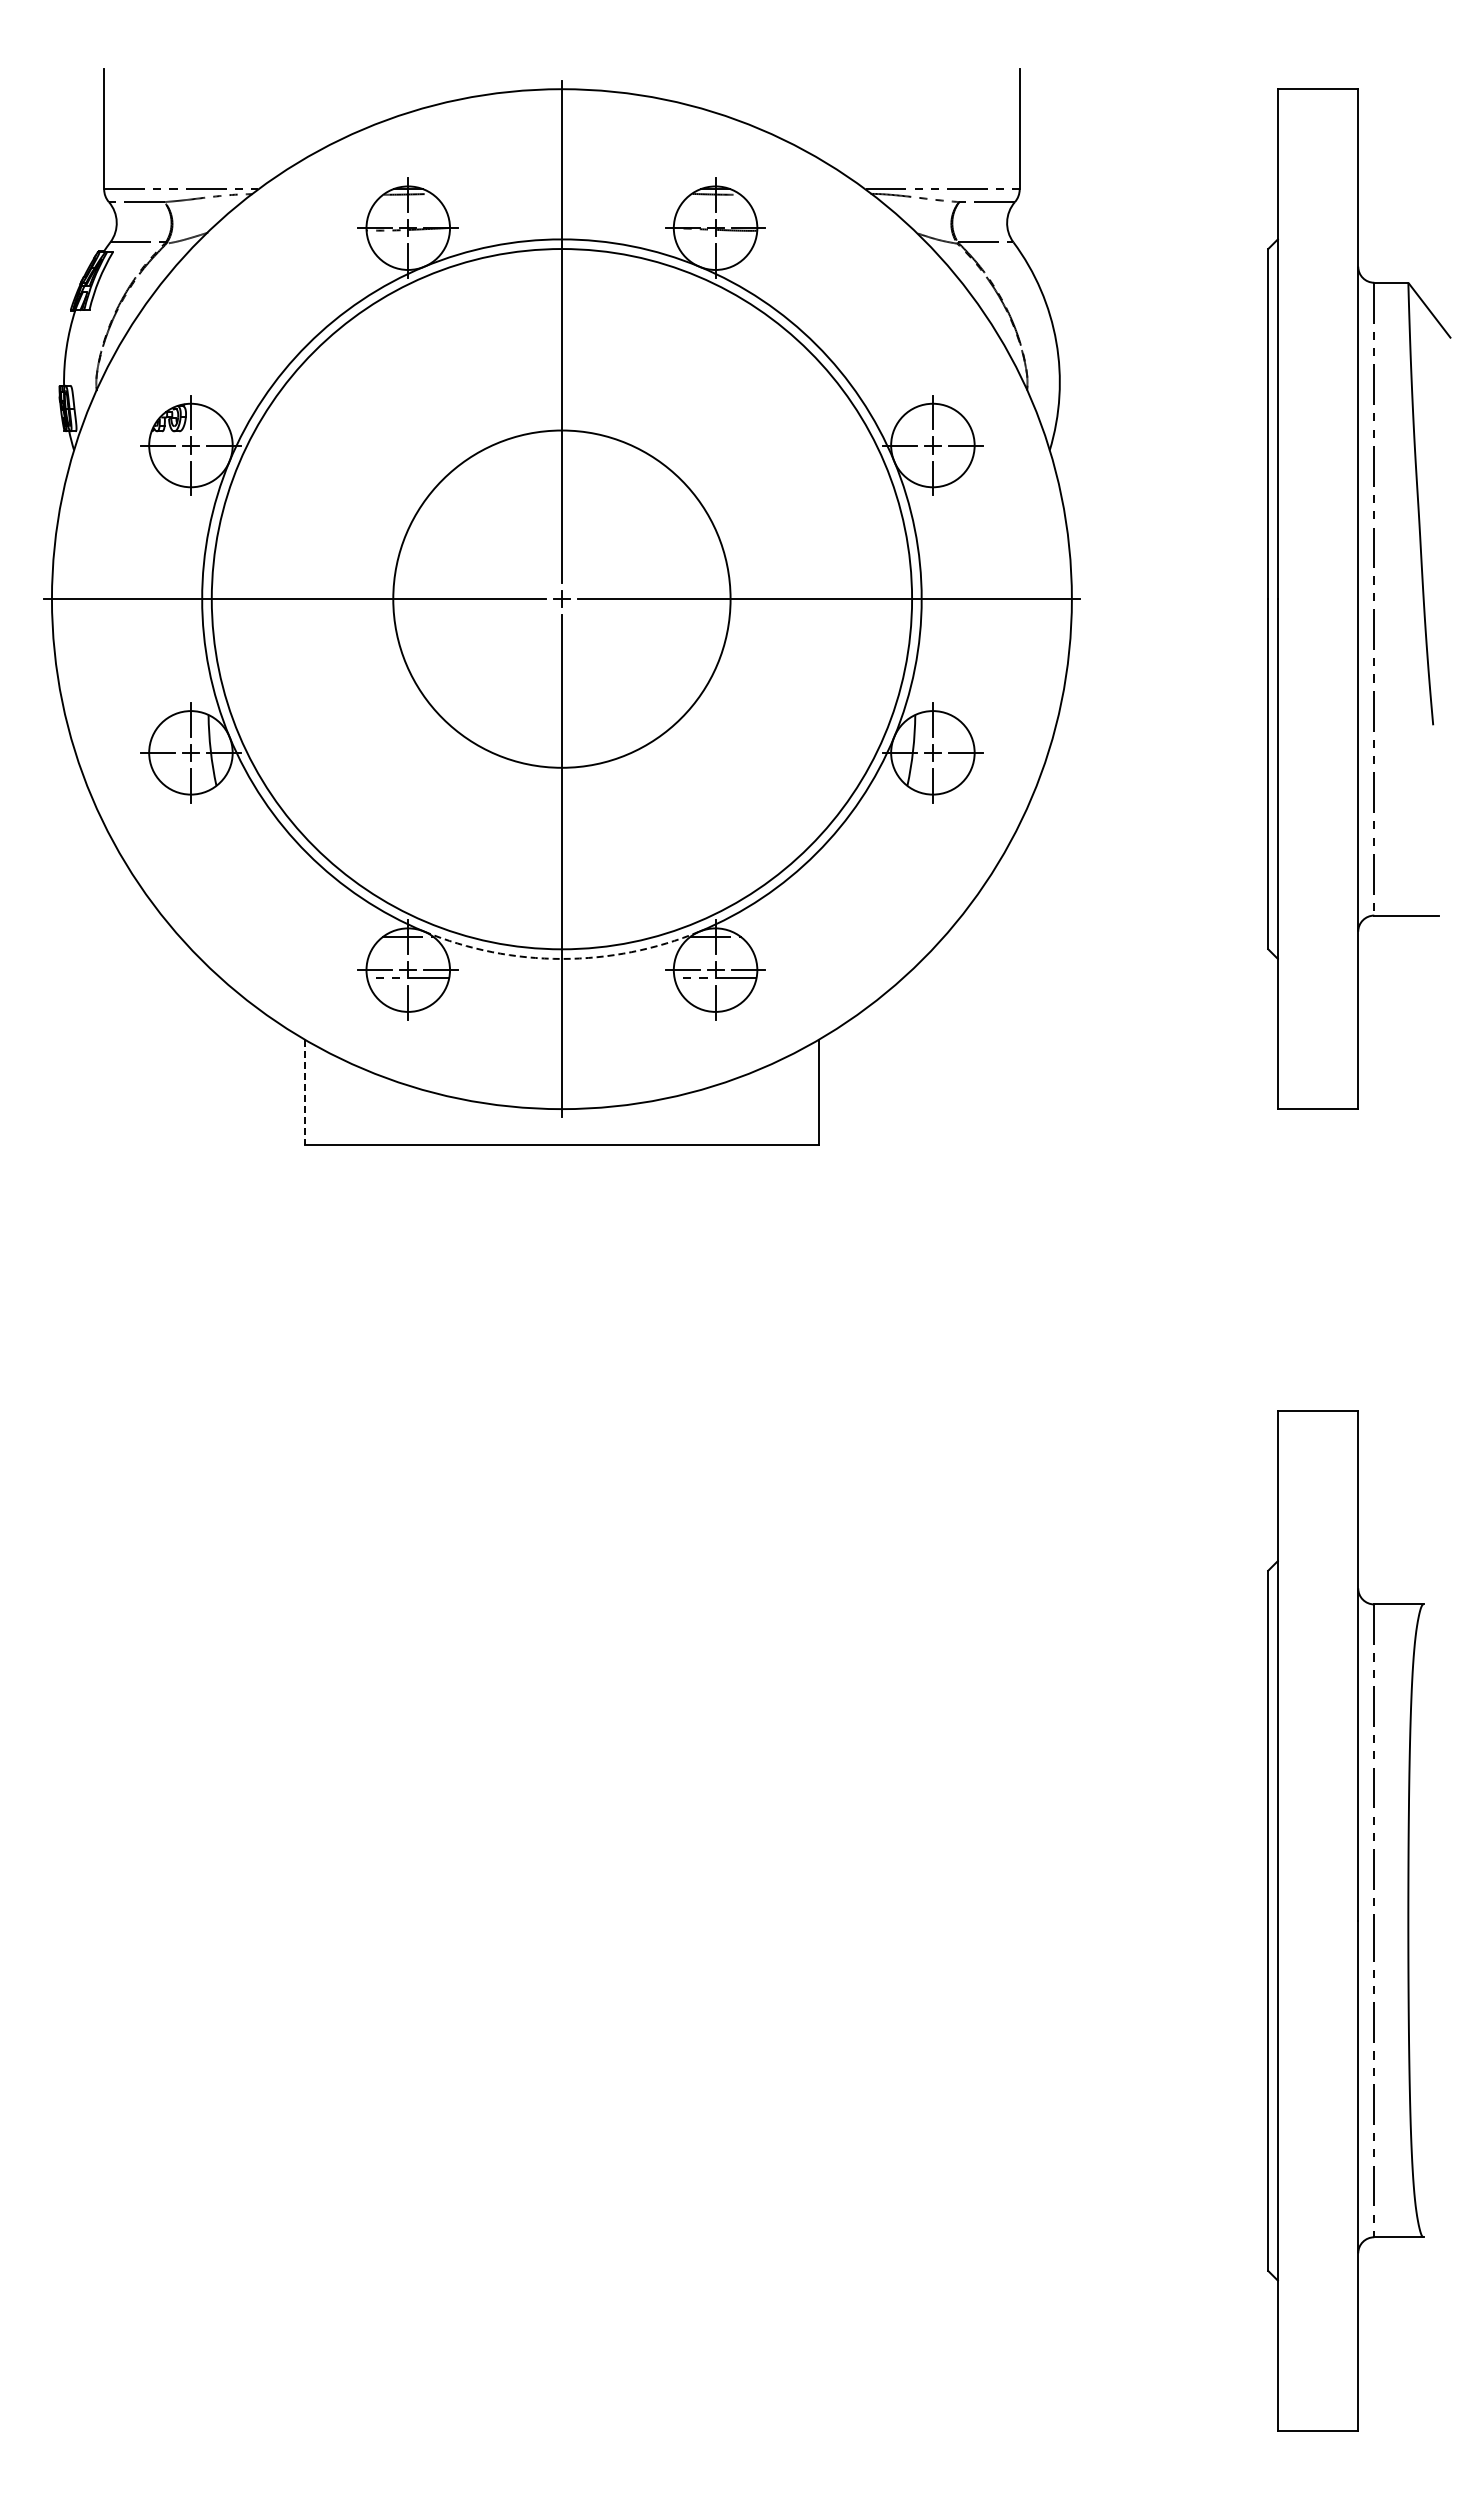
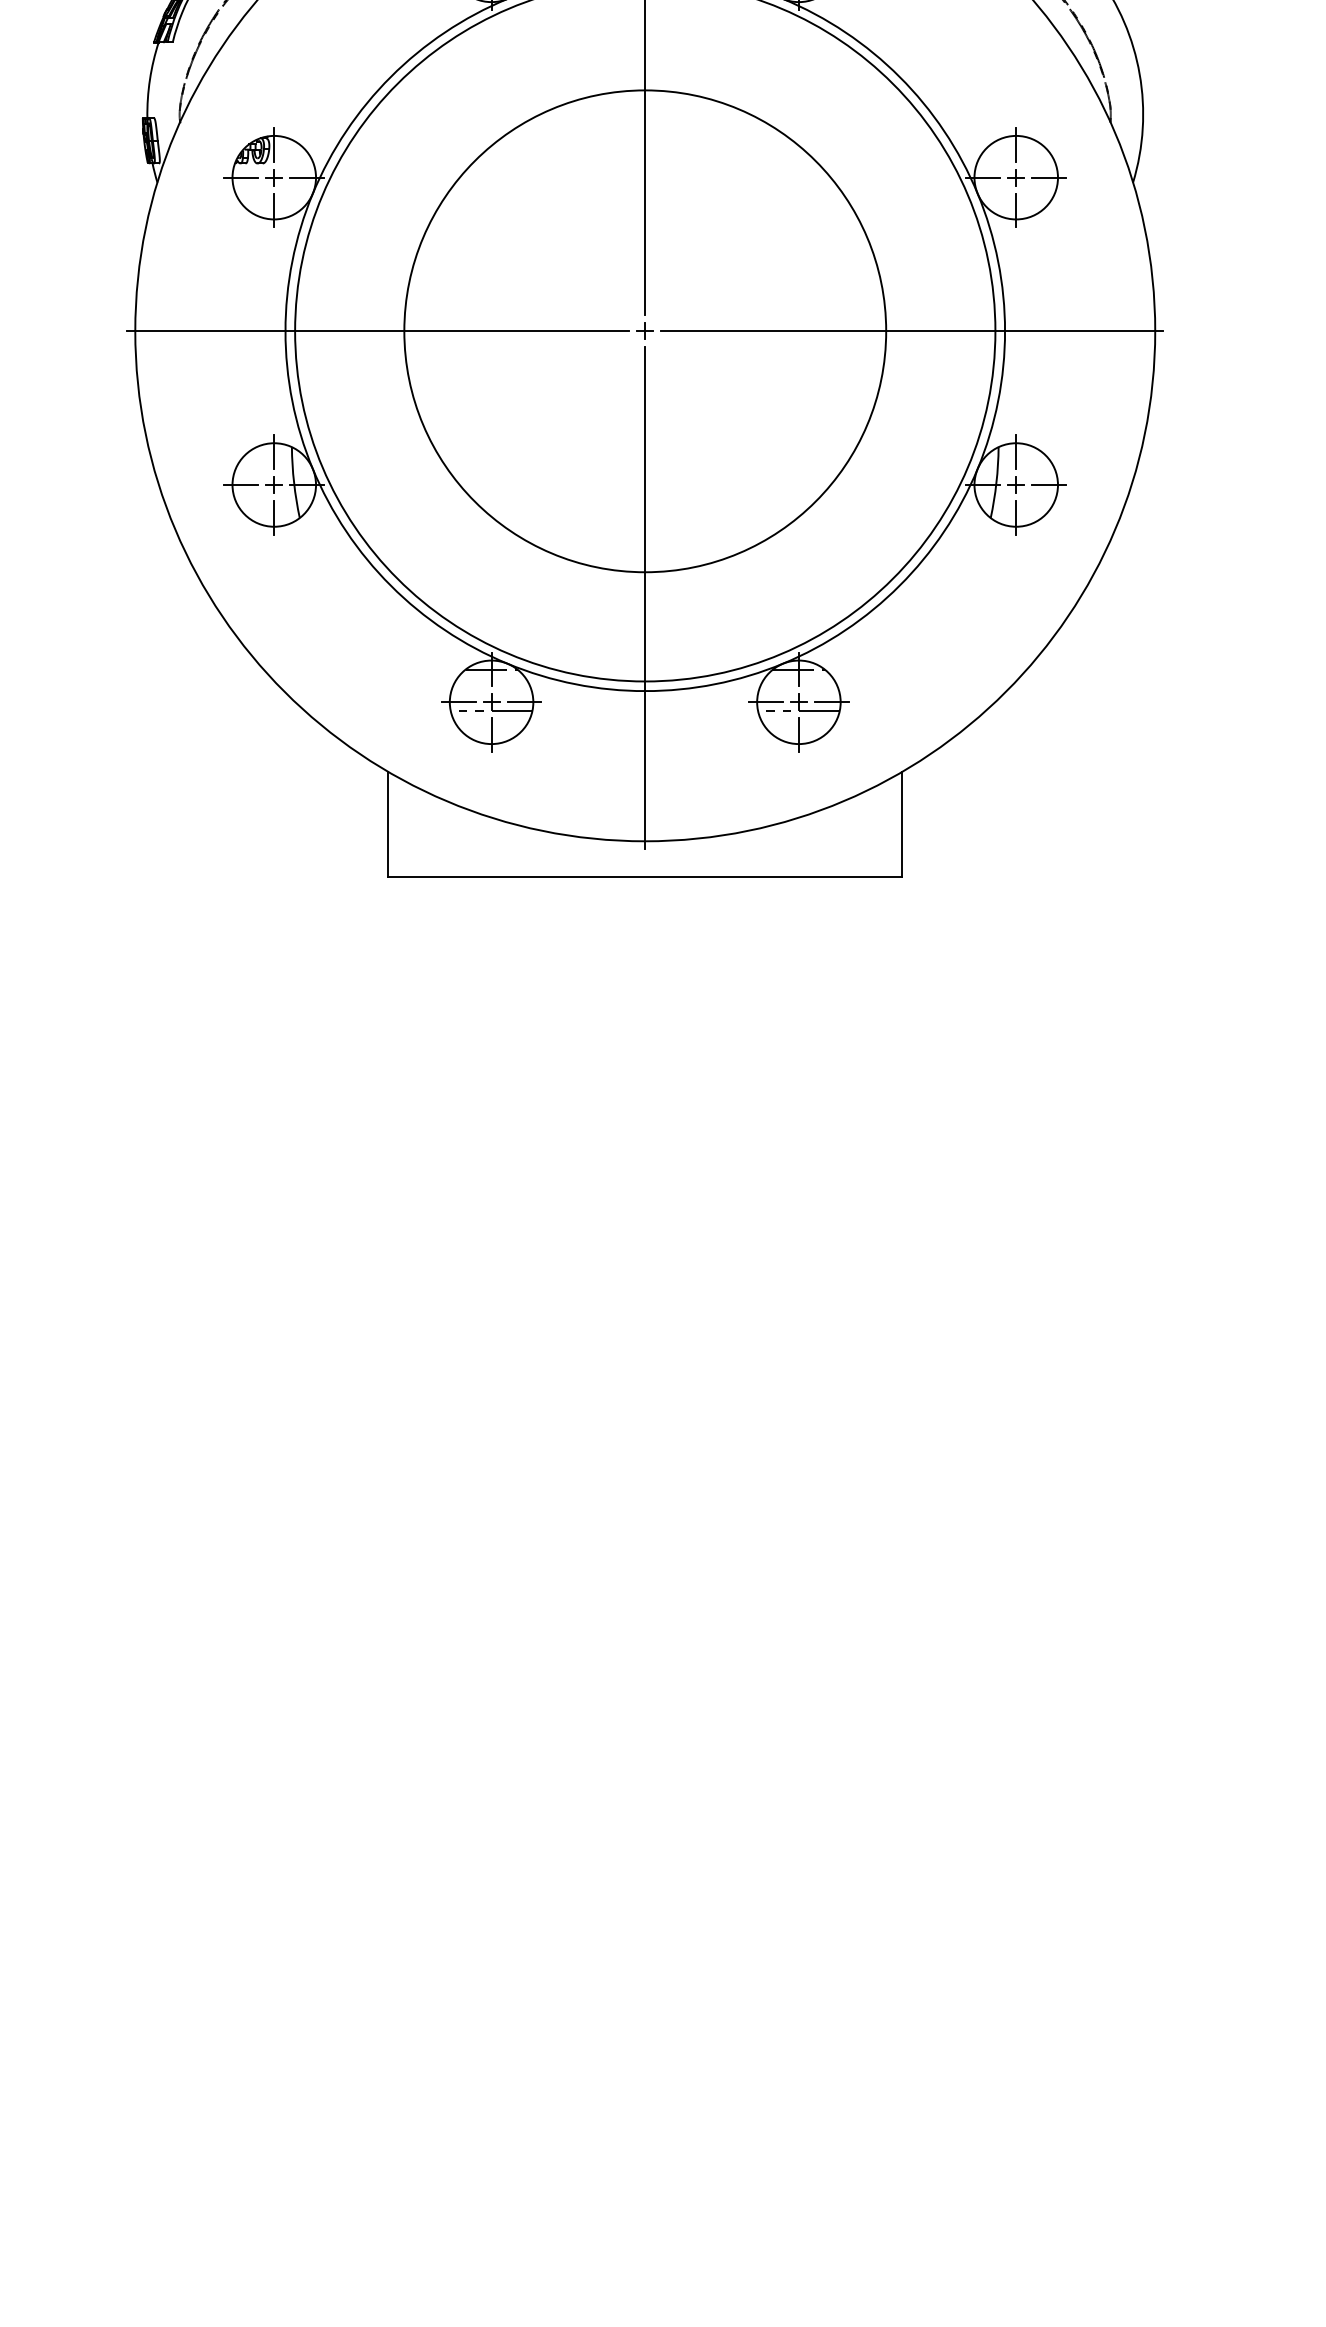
circle: (561, 599) -> (644, 331), size x1.43
arc: (561, 958) -> (644, 690), dashed -> solid
line: (304, 1092) -> (387, 824), dashed -> solid

